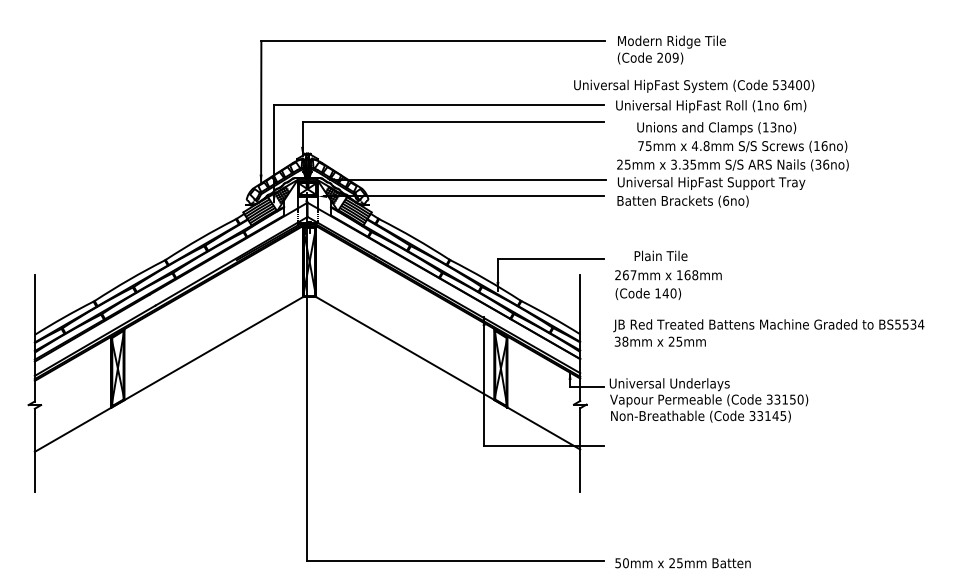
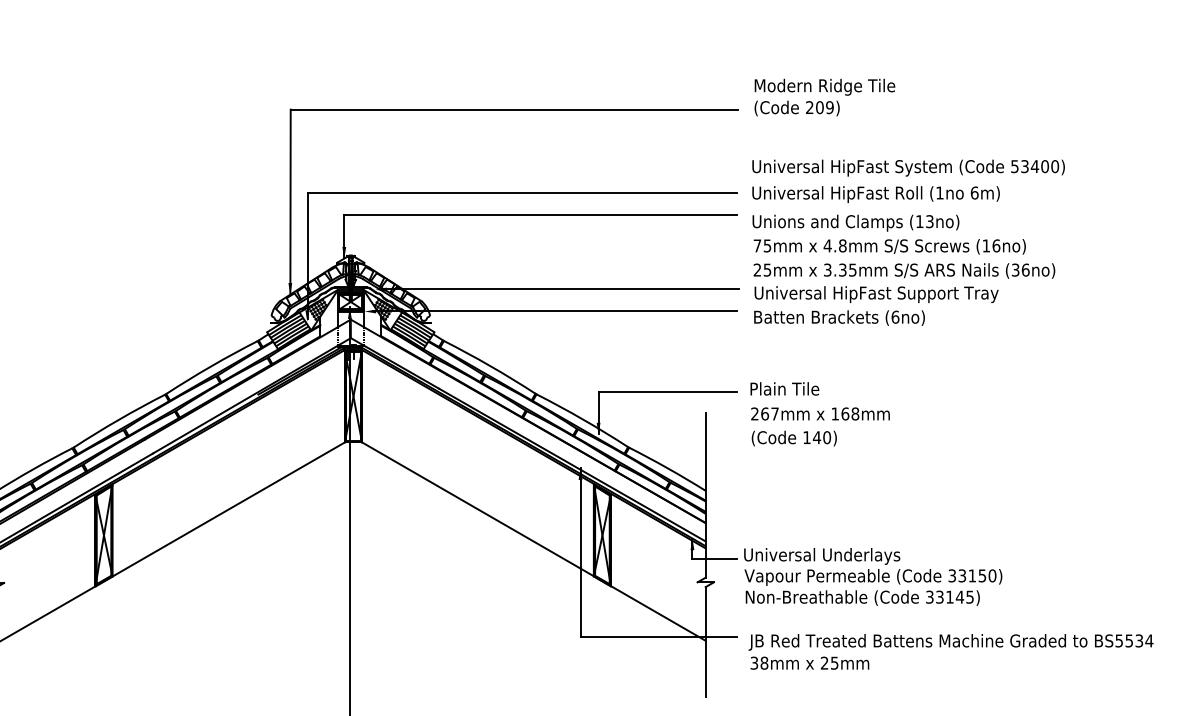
text: (671, 49) -> (824, 96), moved
text: (694, 85) -> (909, 167), moved
text: (742, 137) -> (889, 234), moved
text: (660, 255) -> (784, 388), moved
text: (768, 332) -> (950, 651), moved

